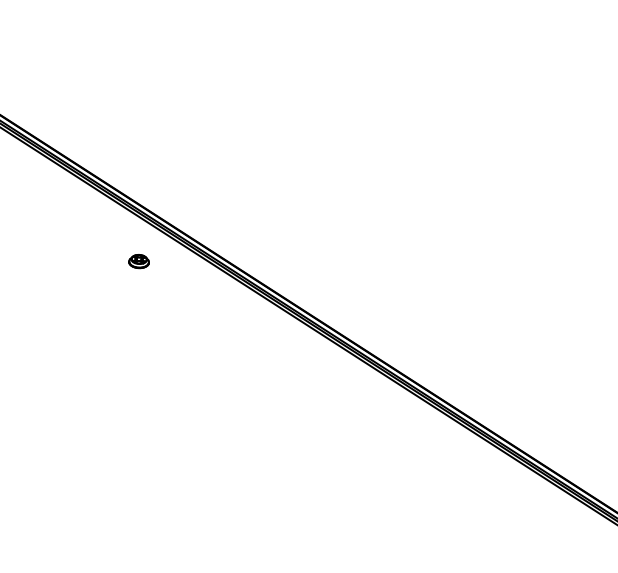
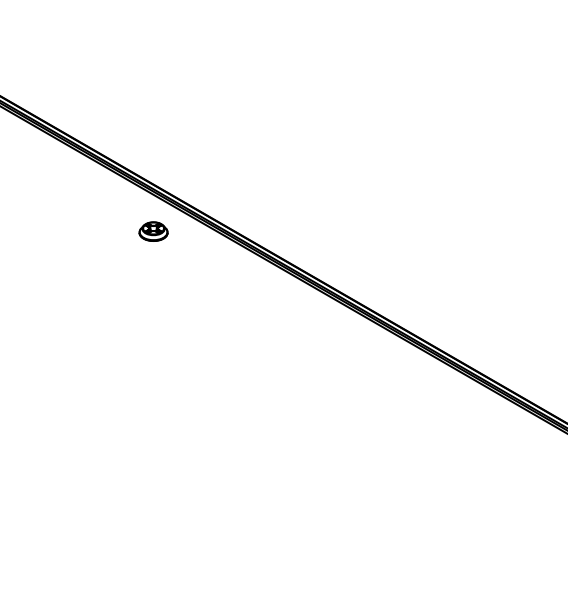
part: (139, 261) -> (153, 231), size x1.67

